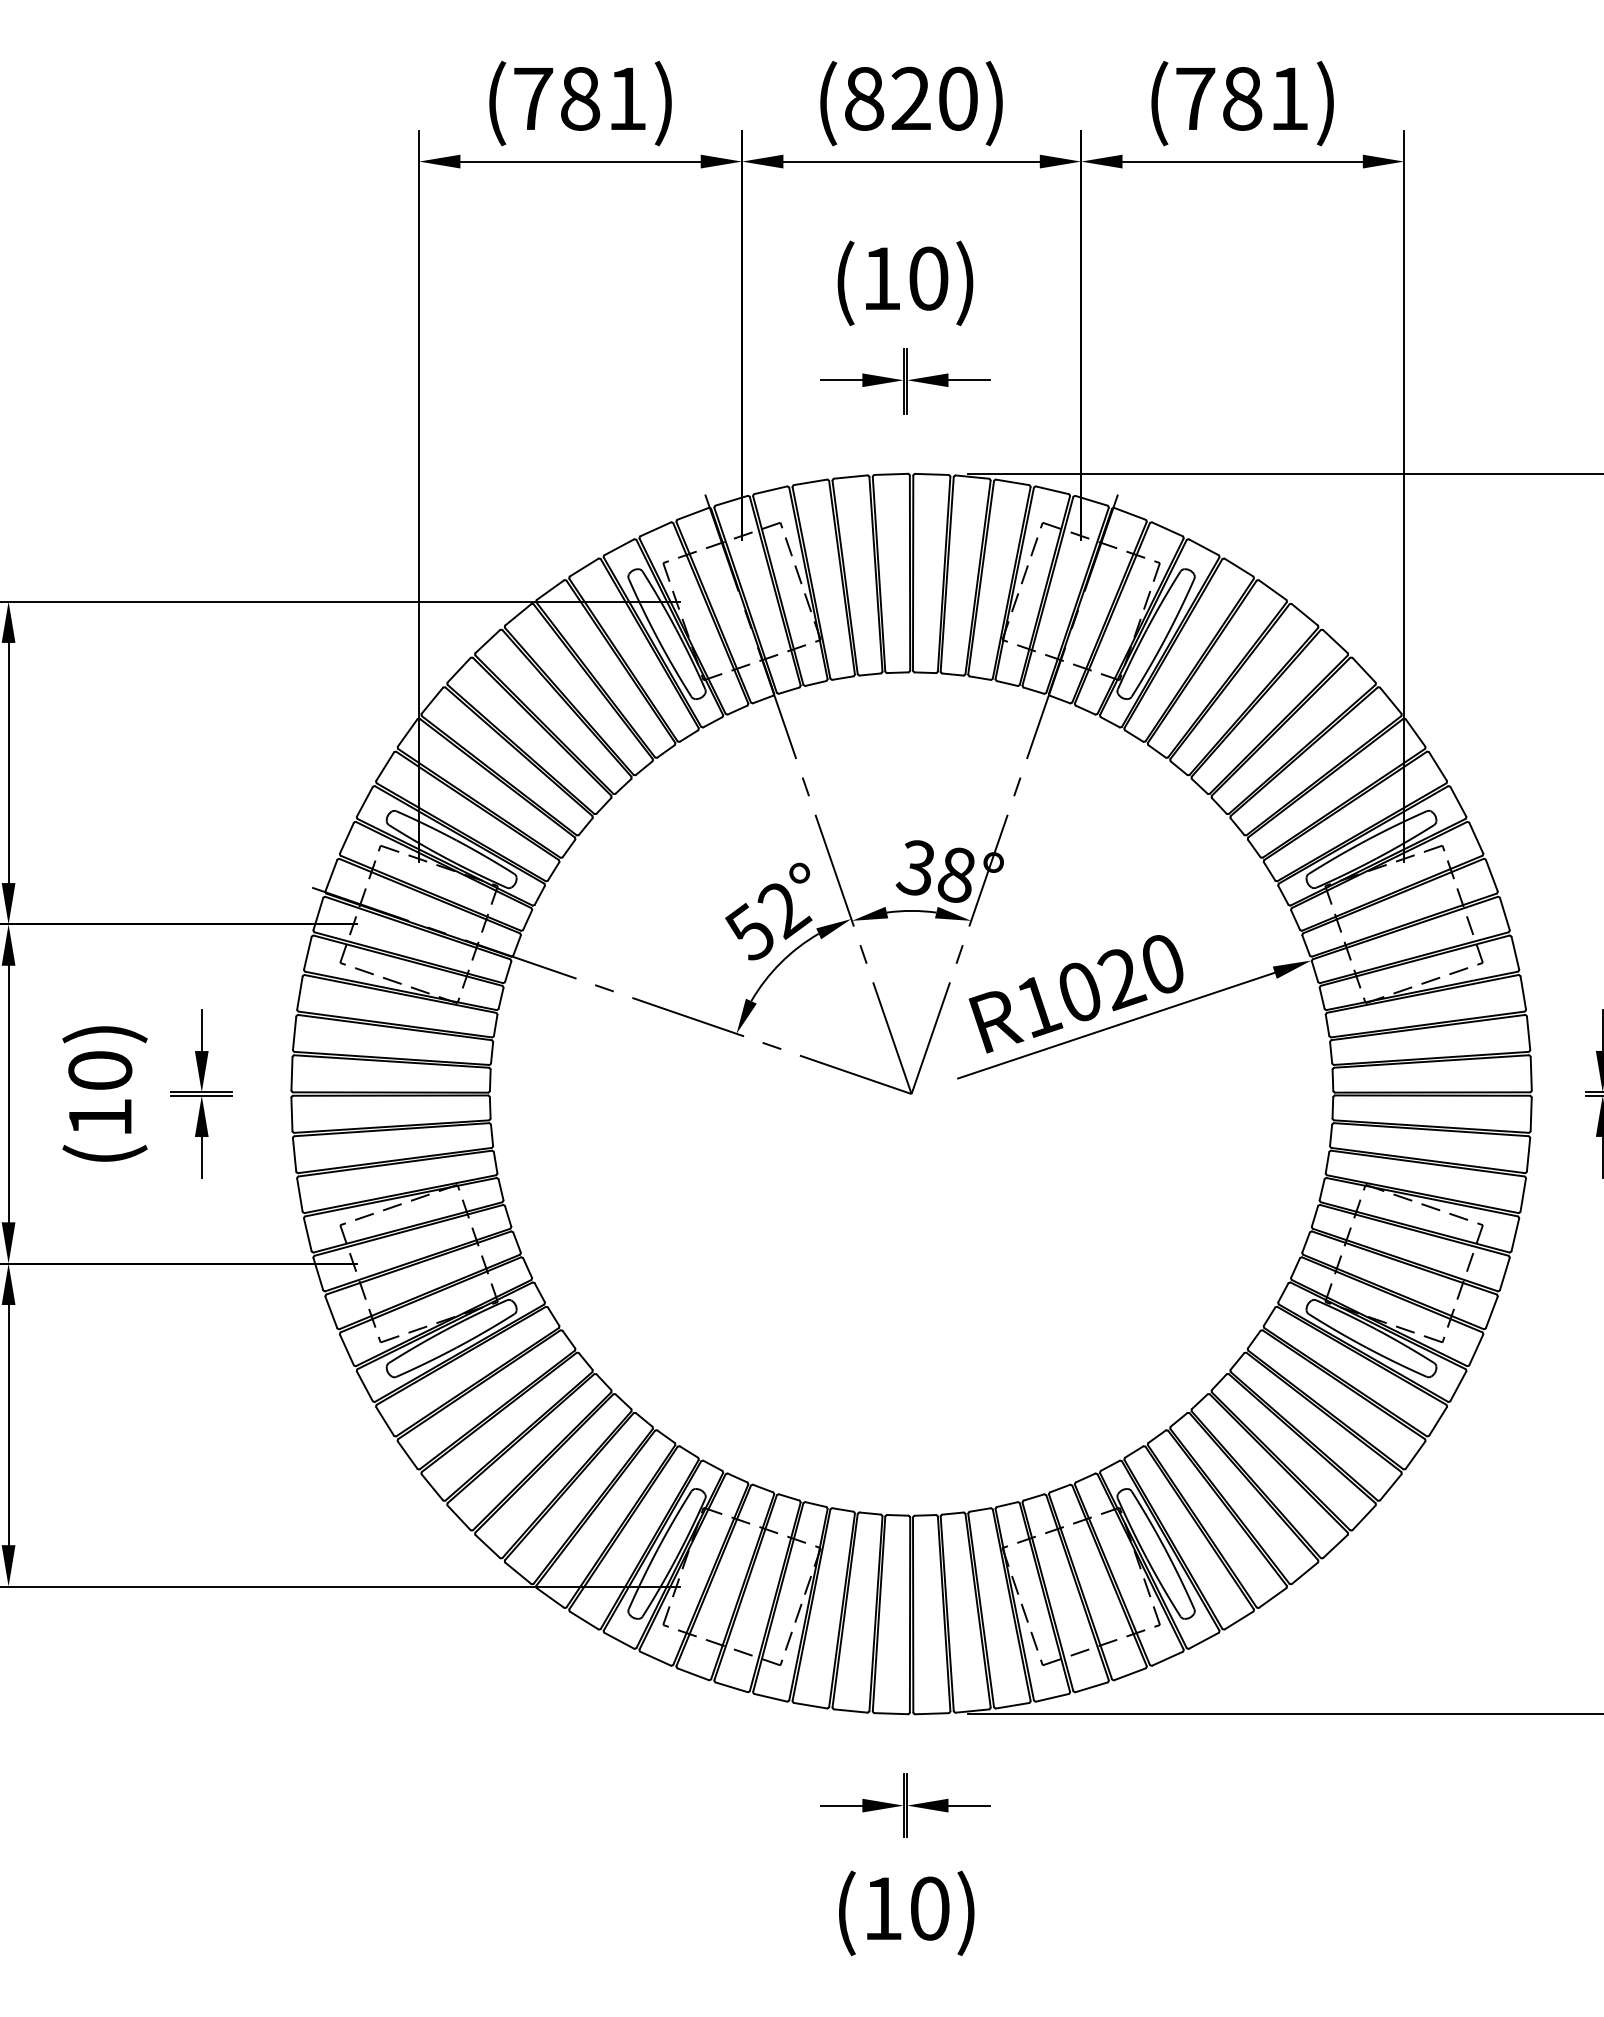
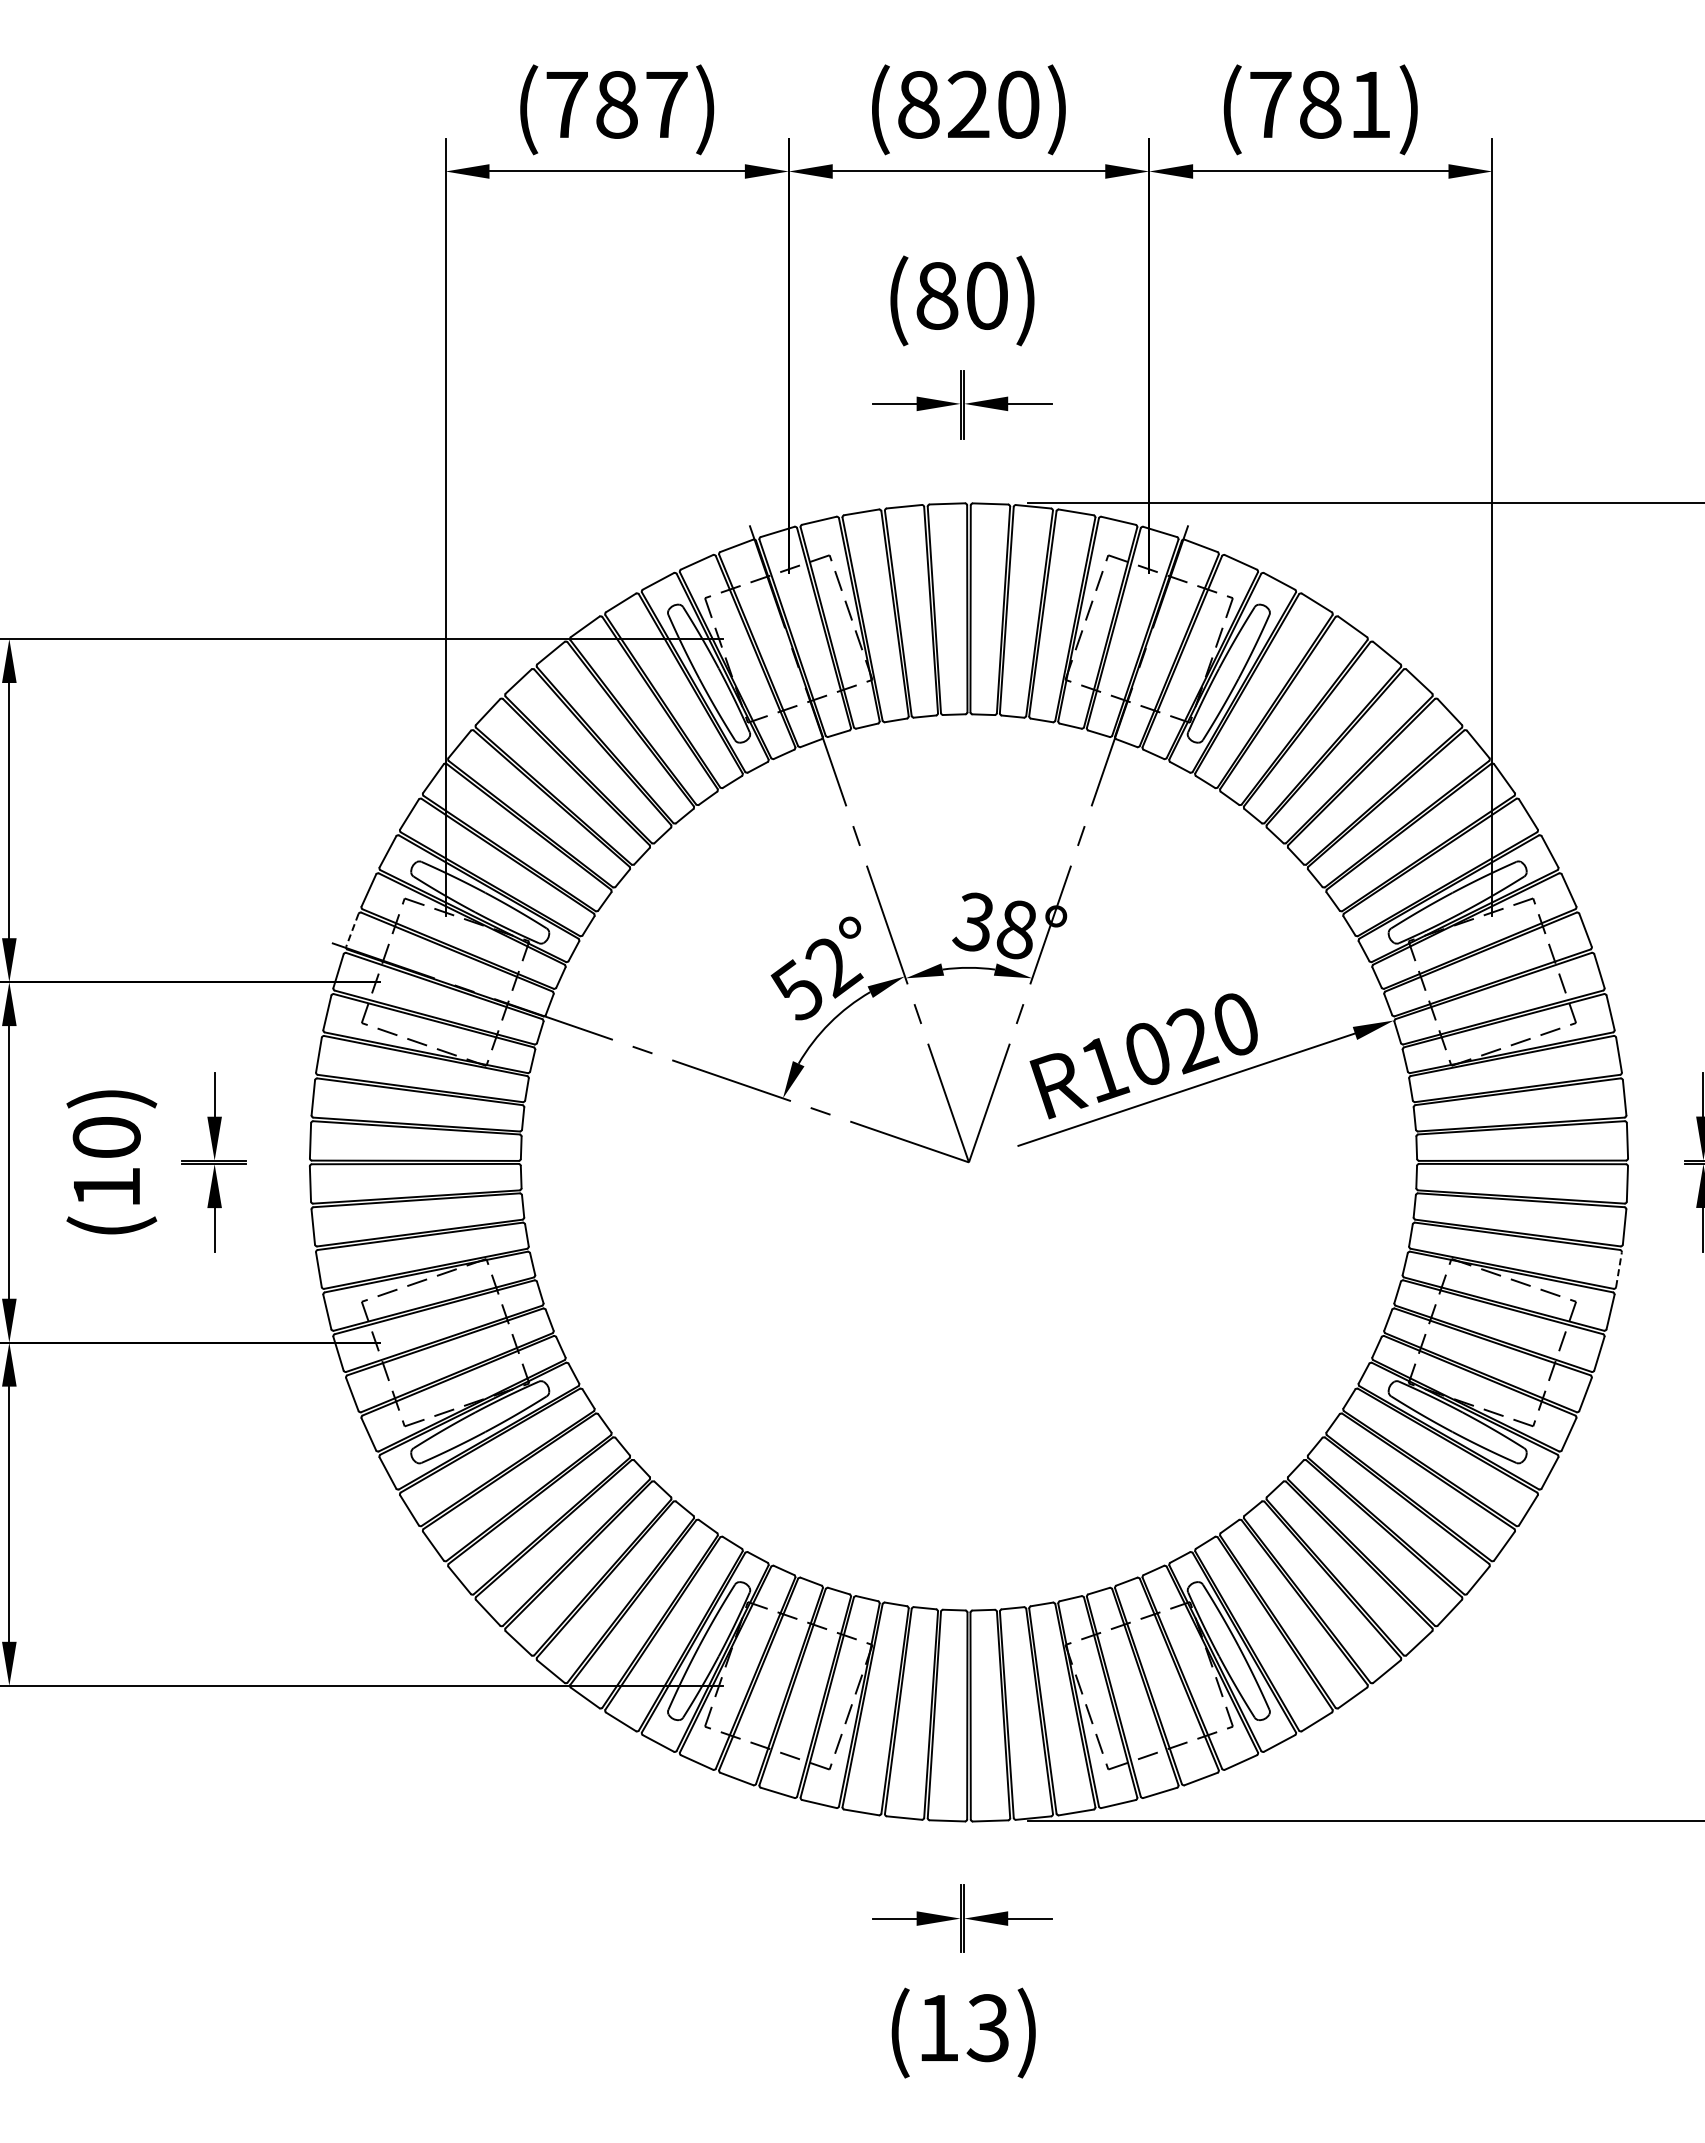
text: (626, 98) -> (666, 104), (781) -> (787)
text: (881, 278) -> (937, 295), (10) -> (80)
line: (331, 875) -> (352, 930), solid -> dashed
line: (1522, 1194) -> (1618, 1269), solid -> dashed
text: (929, 1909) -> (987, 2028), (10) -> (13)

